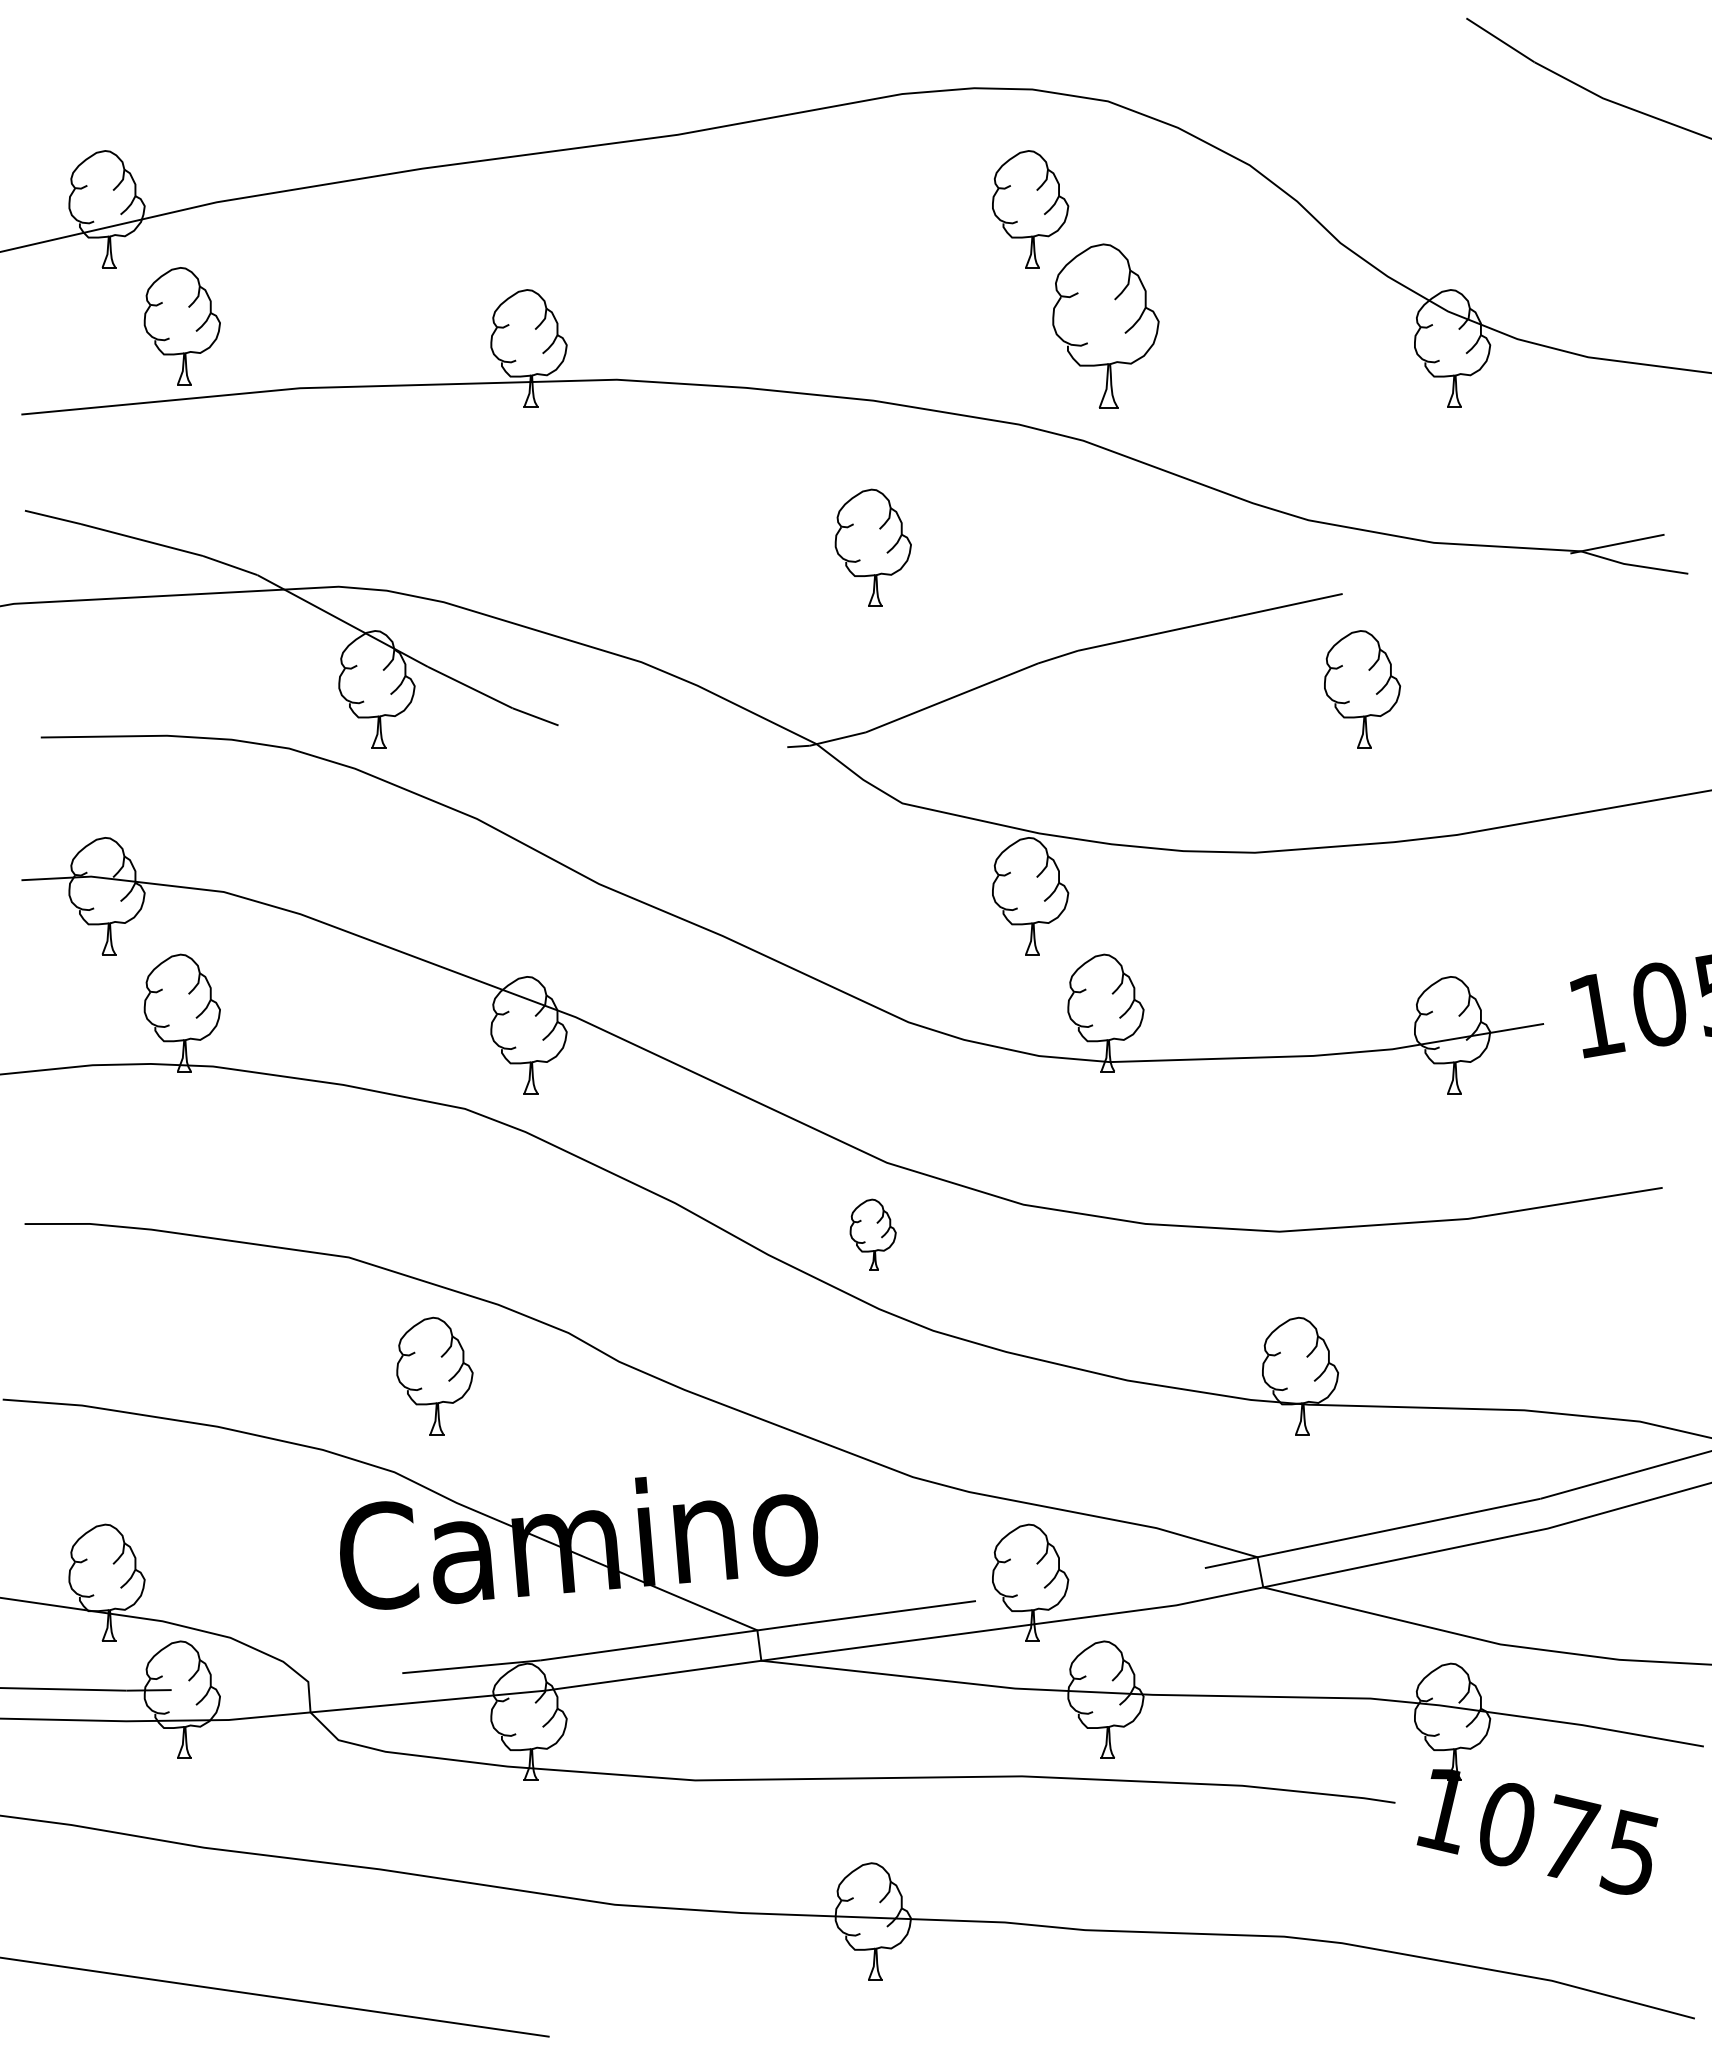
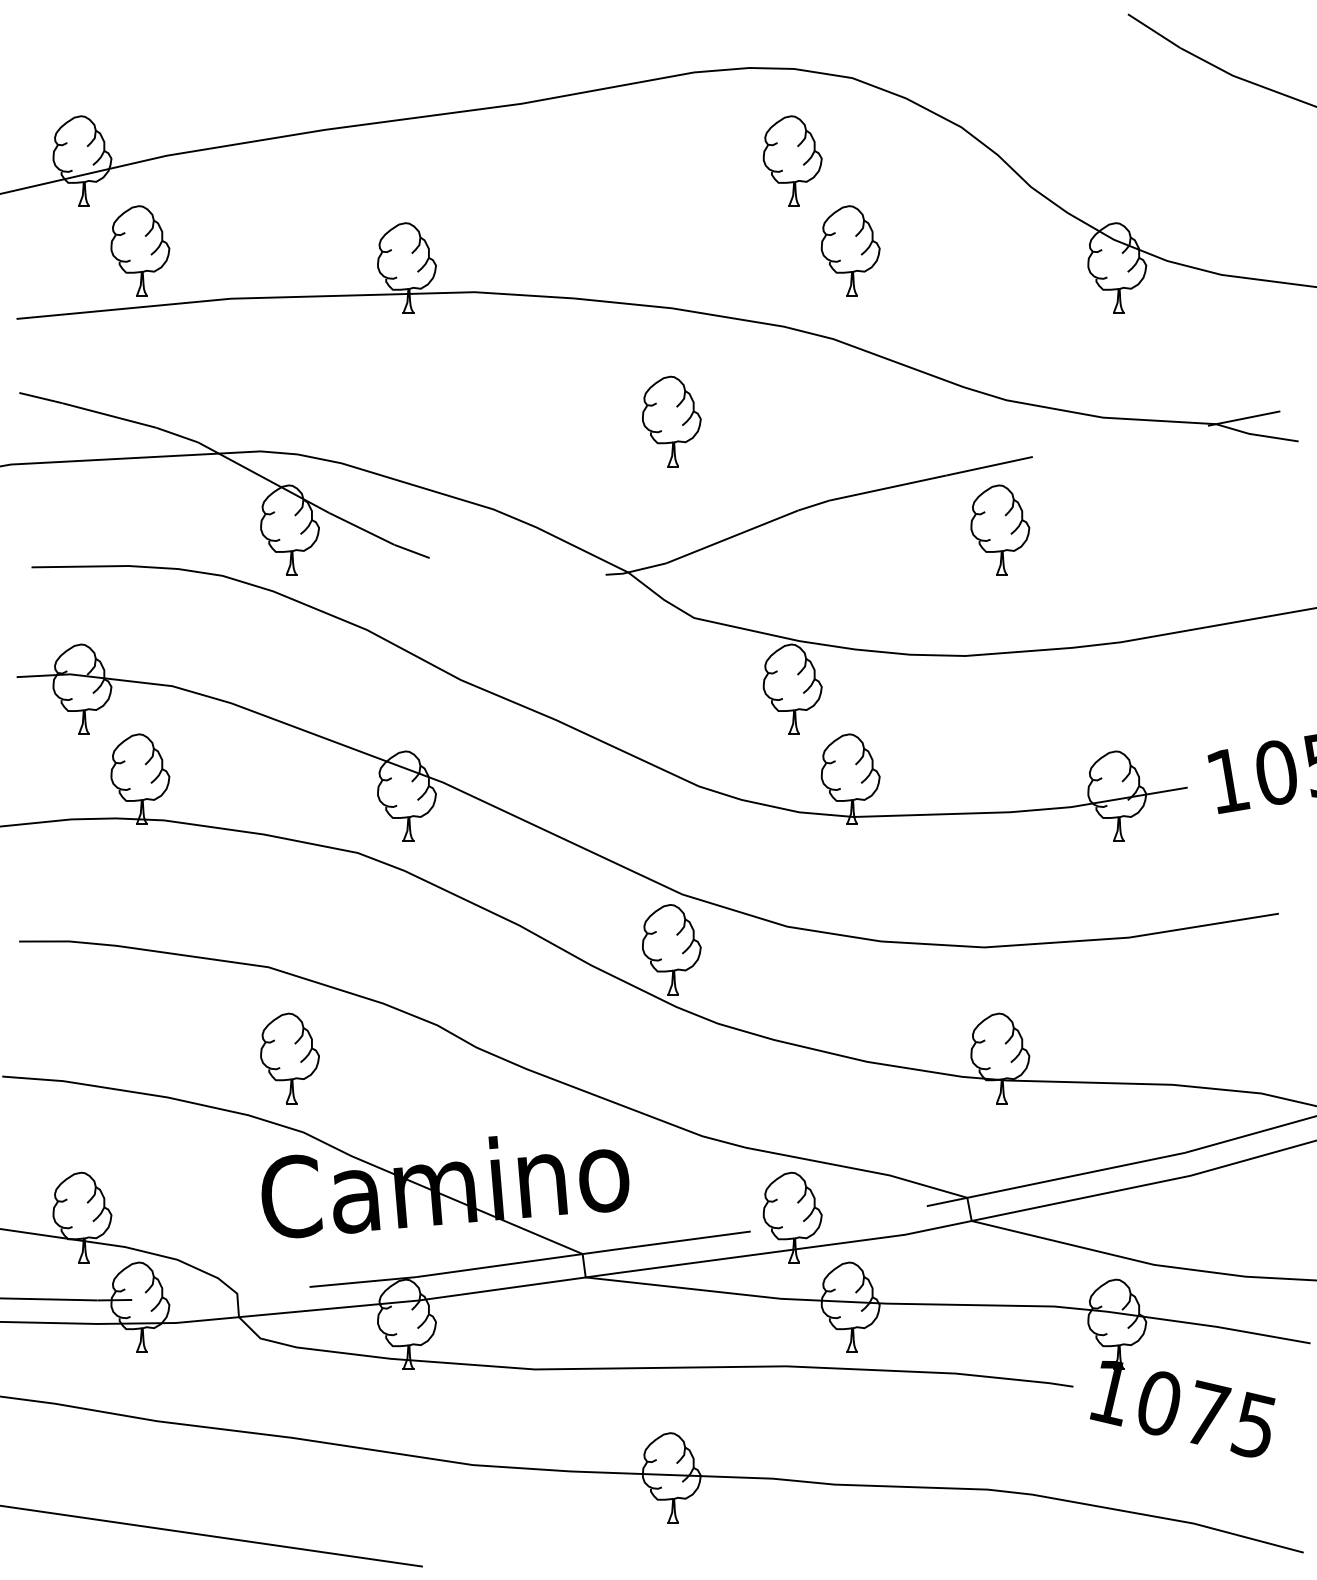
part: (1105, 326) -> (850, 251), size x0.71
part: (1362, 689) -> (1000, 530), moved
part: (872, 1234) -> (671, 949), size x1.67
part: (434, 1375) -> (289, 1058), moved

